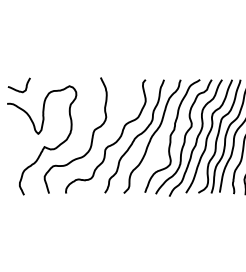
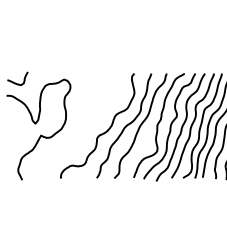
curve: (91, 136) -> (84, 125), removed

